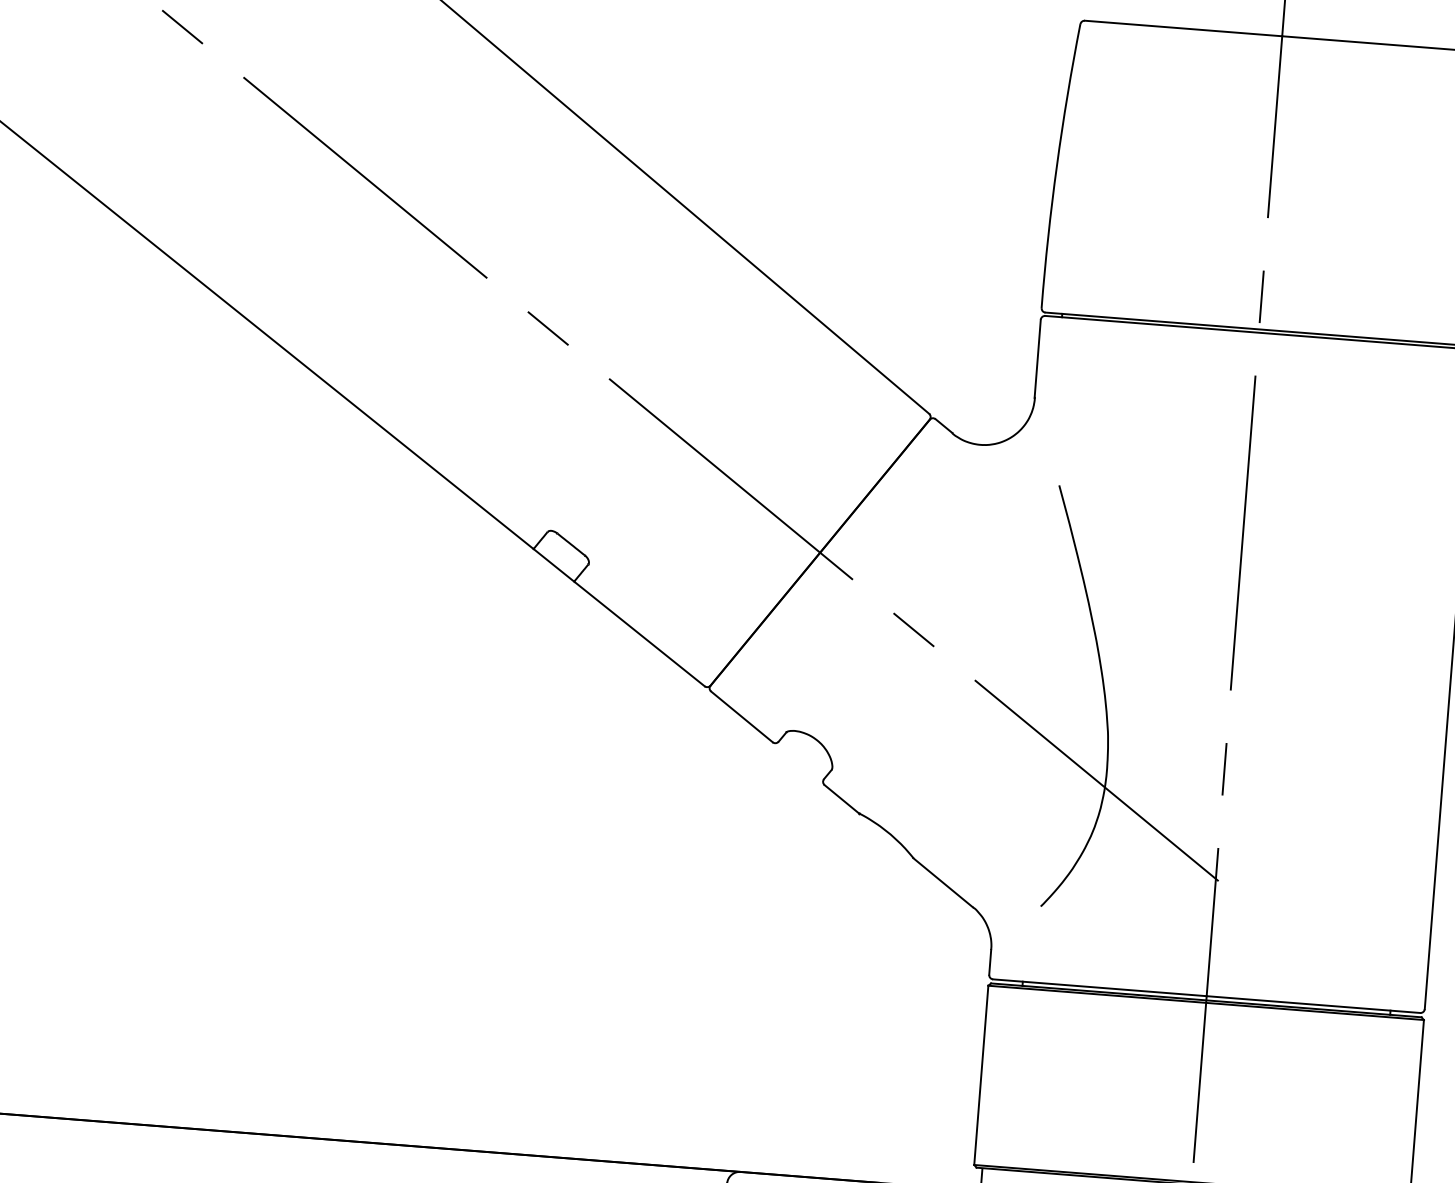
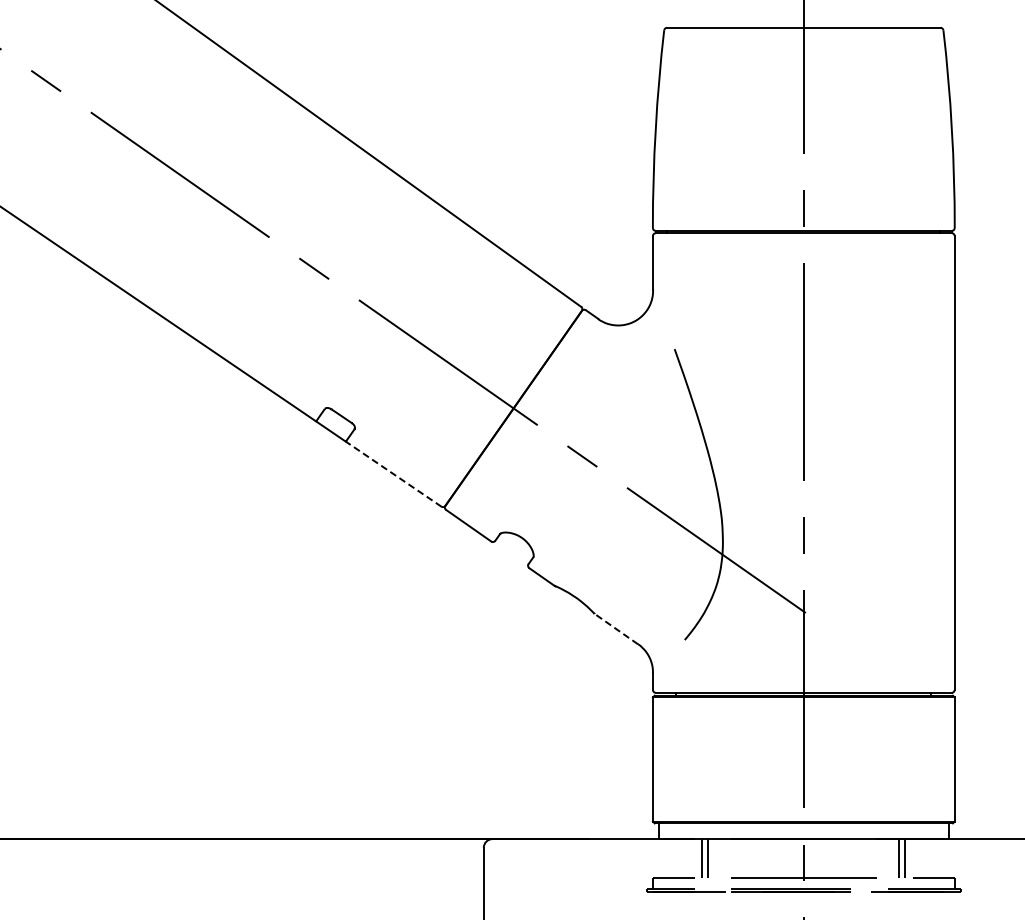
line: (639, 634) -> (393, 474), solid -> dashed
line: (943, 883) -> (616, 629), solid -> dashed

